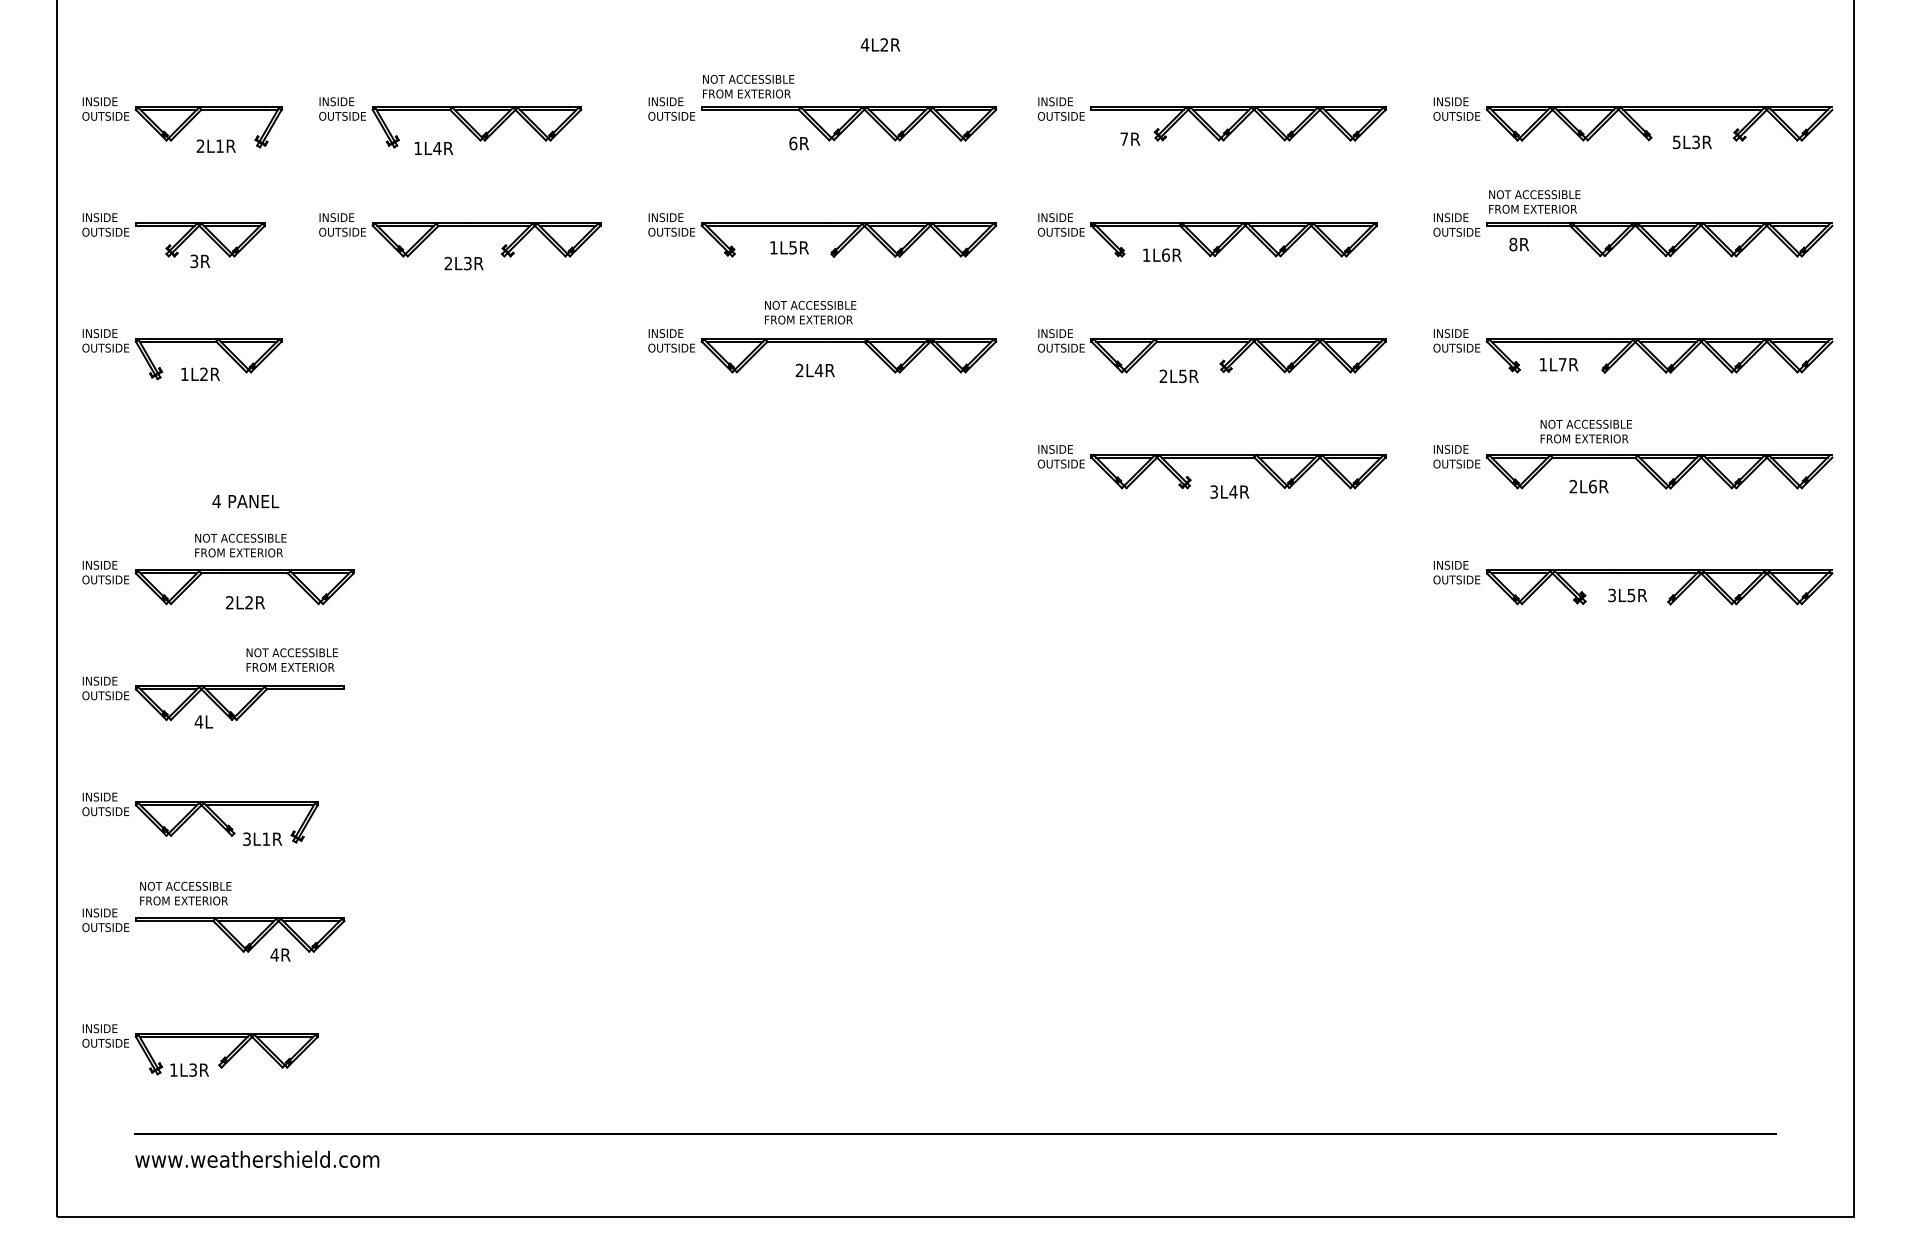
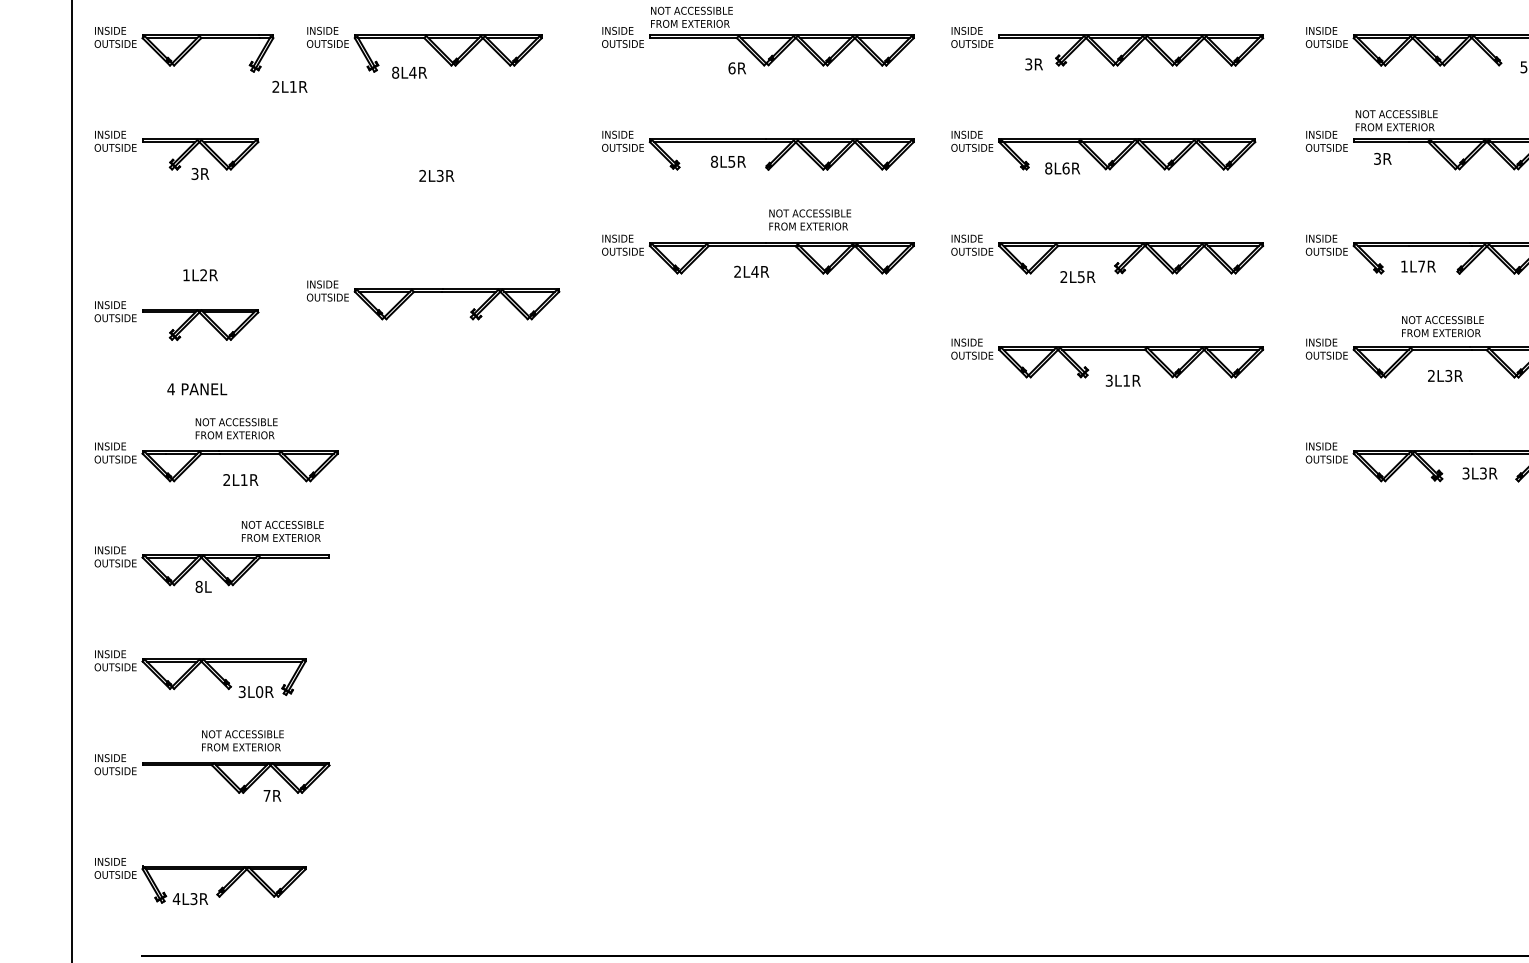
text: (1124, 138) -> (1028, 63), 7R -> 3R
text: (215, 145) -> (289, 86), moved
text: (418, 148) -> (395, 72), 1L4R -> 8L4R
part: (460, 226) -> (433, 292), moved
text: (1513, 244) -> (1377, 158), 8R -> 3R
text: (773, 247) -> (714, 161), 1L5R -> 8L5R
text: (1146, 254) -> (1048, 167), 1L6R -> 8L6R
text: (810, 312) -> (810, 219), moved
part: (182, 342) -> (184, 246), removed
part: (178, 430) -> (180, 325), added
text: (1592, 486) -> (1448, 375), 2L6R -> 2L3R
text: (1233, 491) -> (1126, 380), 3L4R -> 3L1R
text: (245, 501) -> (196, 389), moved
text: (1631, 594) -> (1483, 472), 3L5R -> 3L3R
text: (248, 602) -> (243, 479), 2L2R -> 2L1R
text: (198, 721) -> (198, 586), 4L -> 8L
text: (266, 838) -> (259, 691), 3L1R -> 3L0R
text: (185, 893) -> (242, 740), moved
text: (274, 954) -> (266, 795), 4R -> 7R
text: (173, 1069) -> (176, 898), 1L3R -> 4L3R

